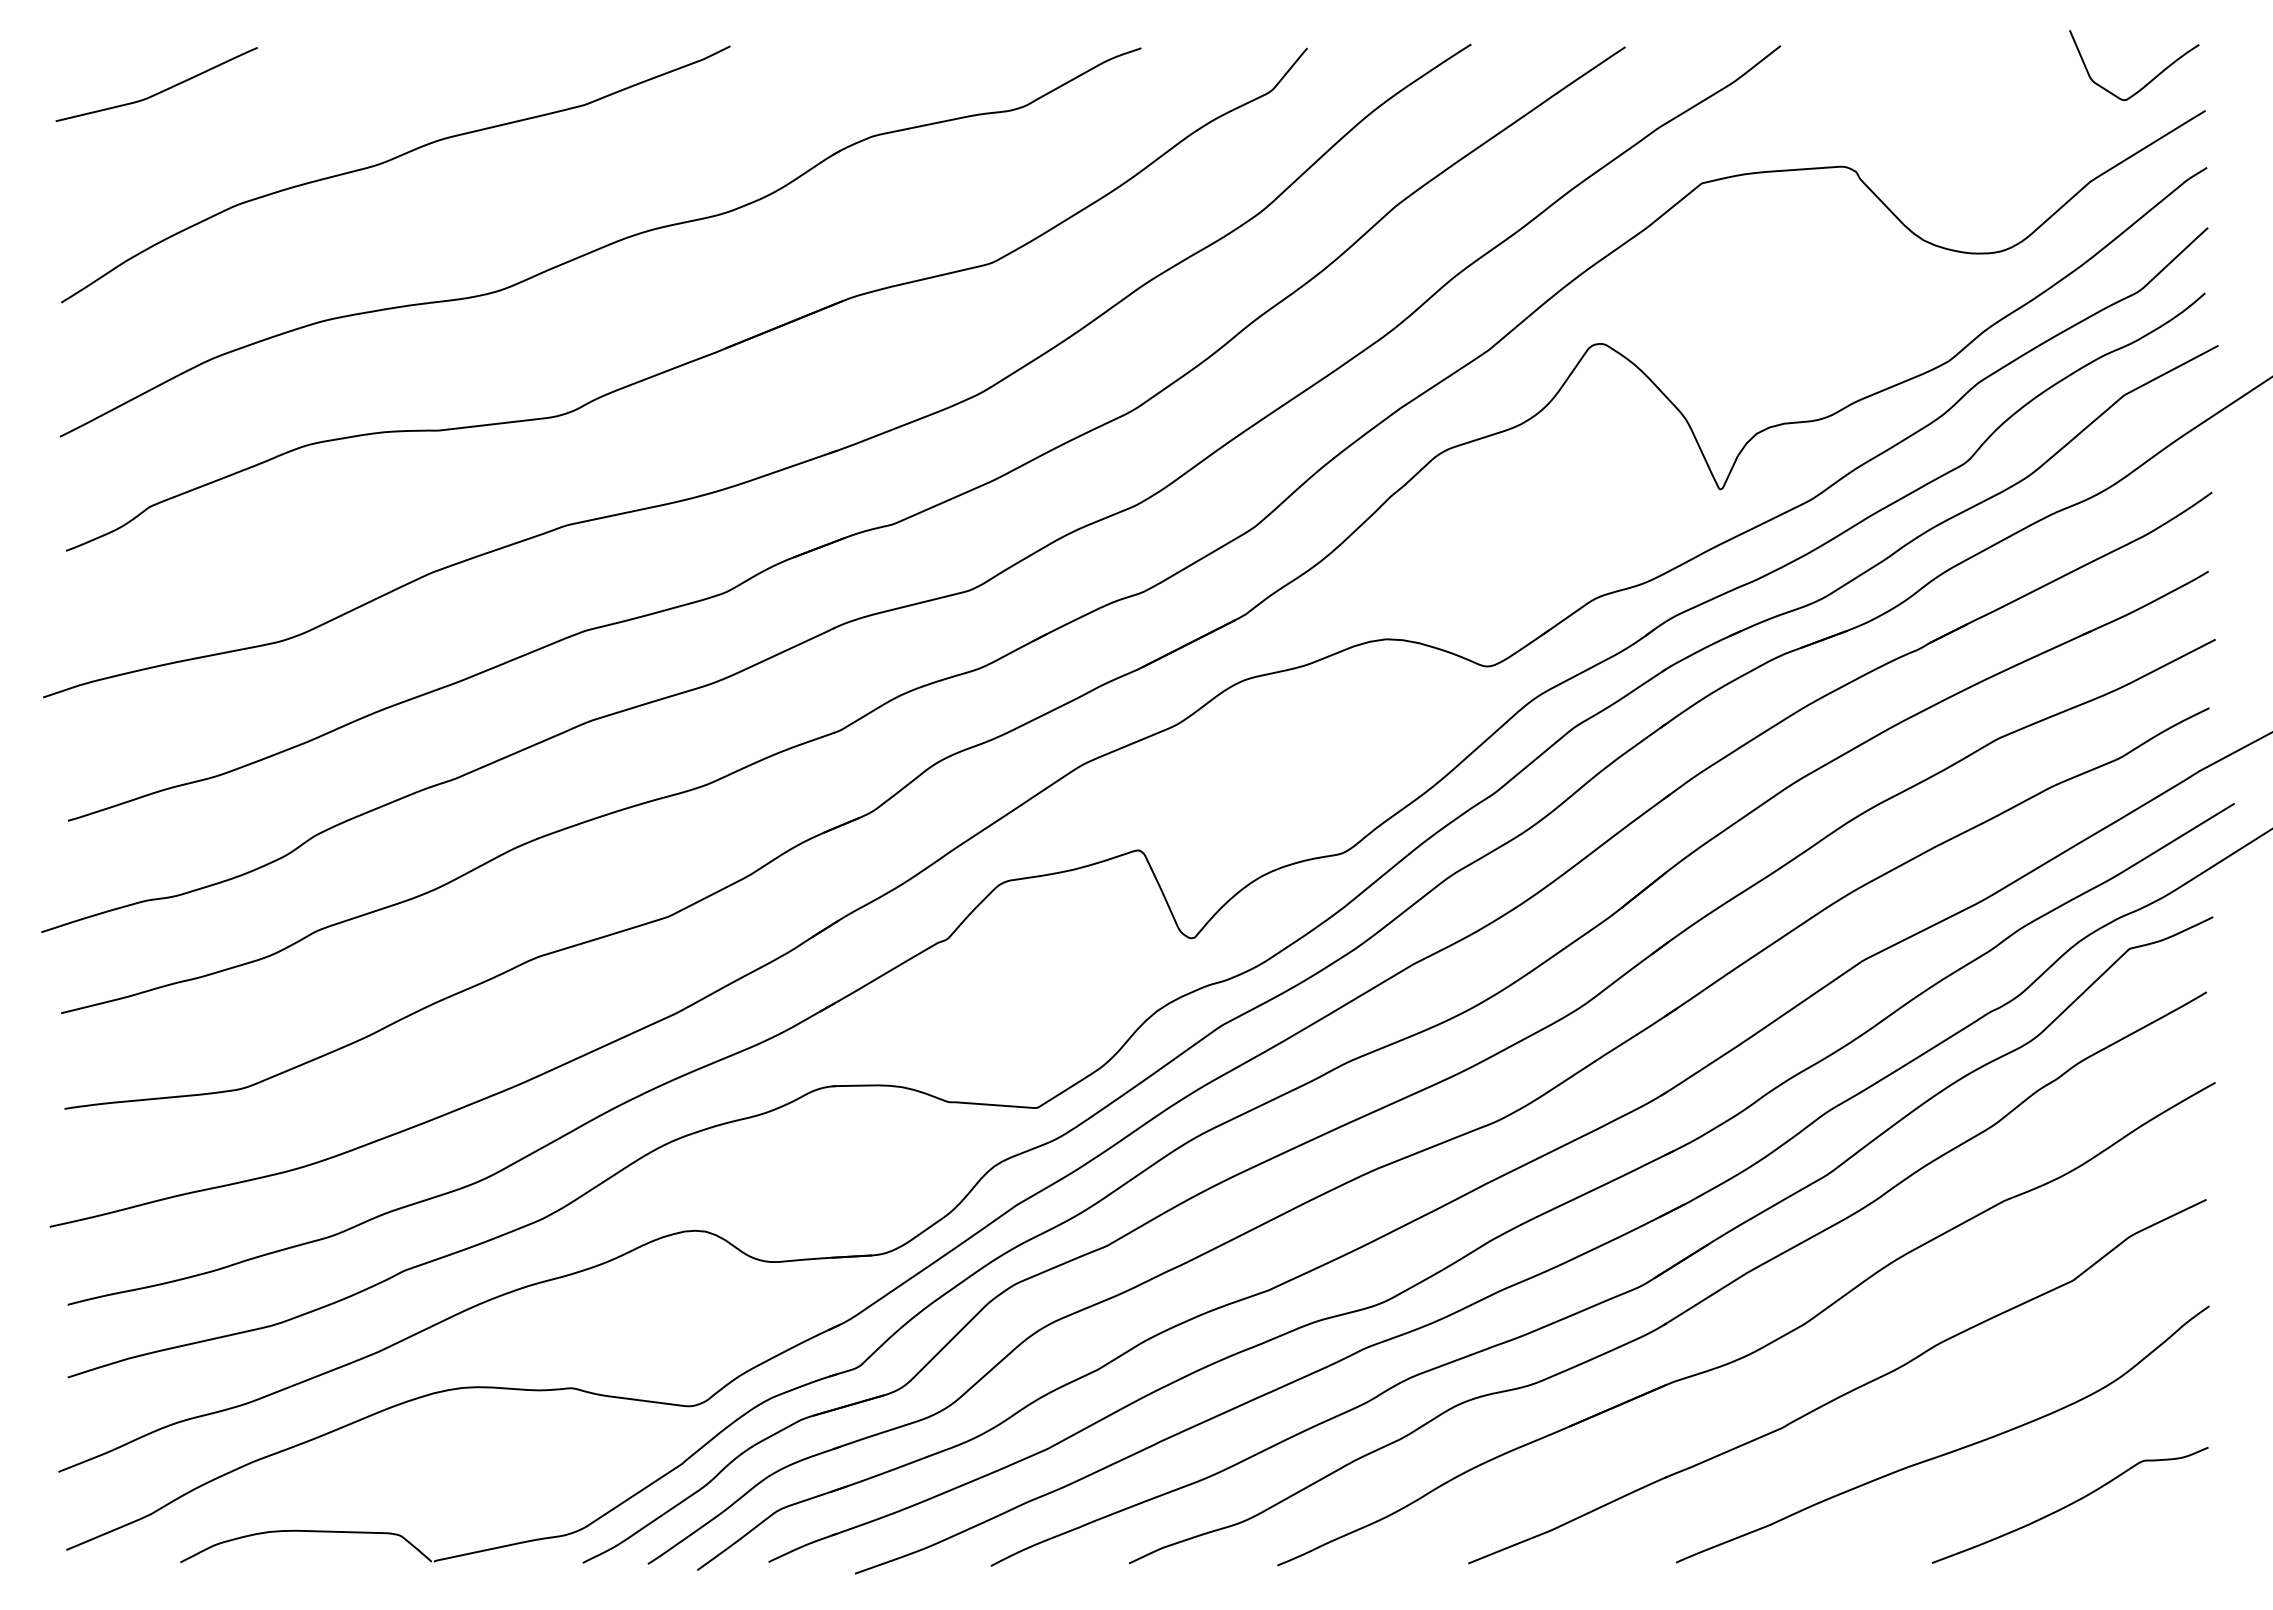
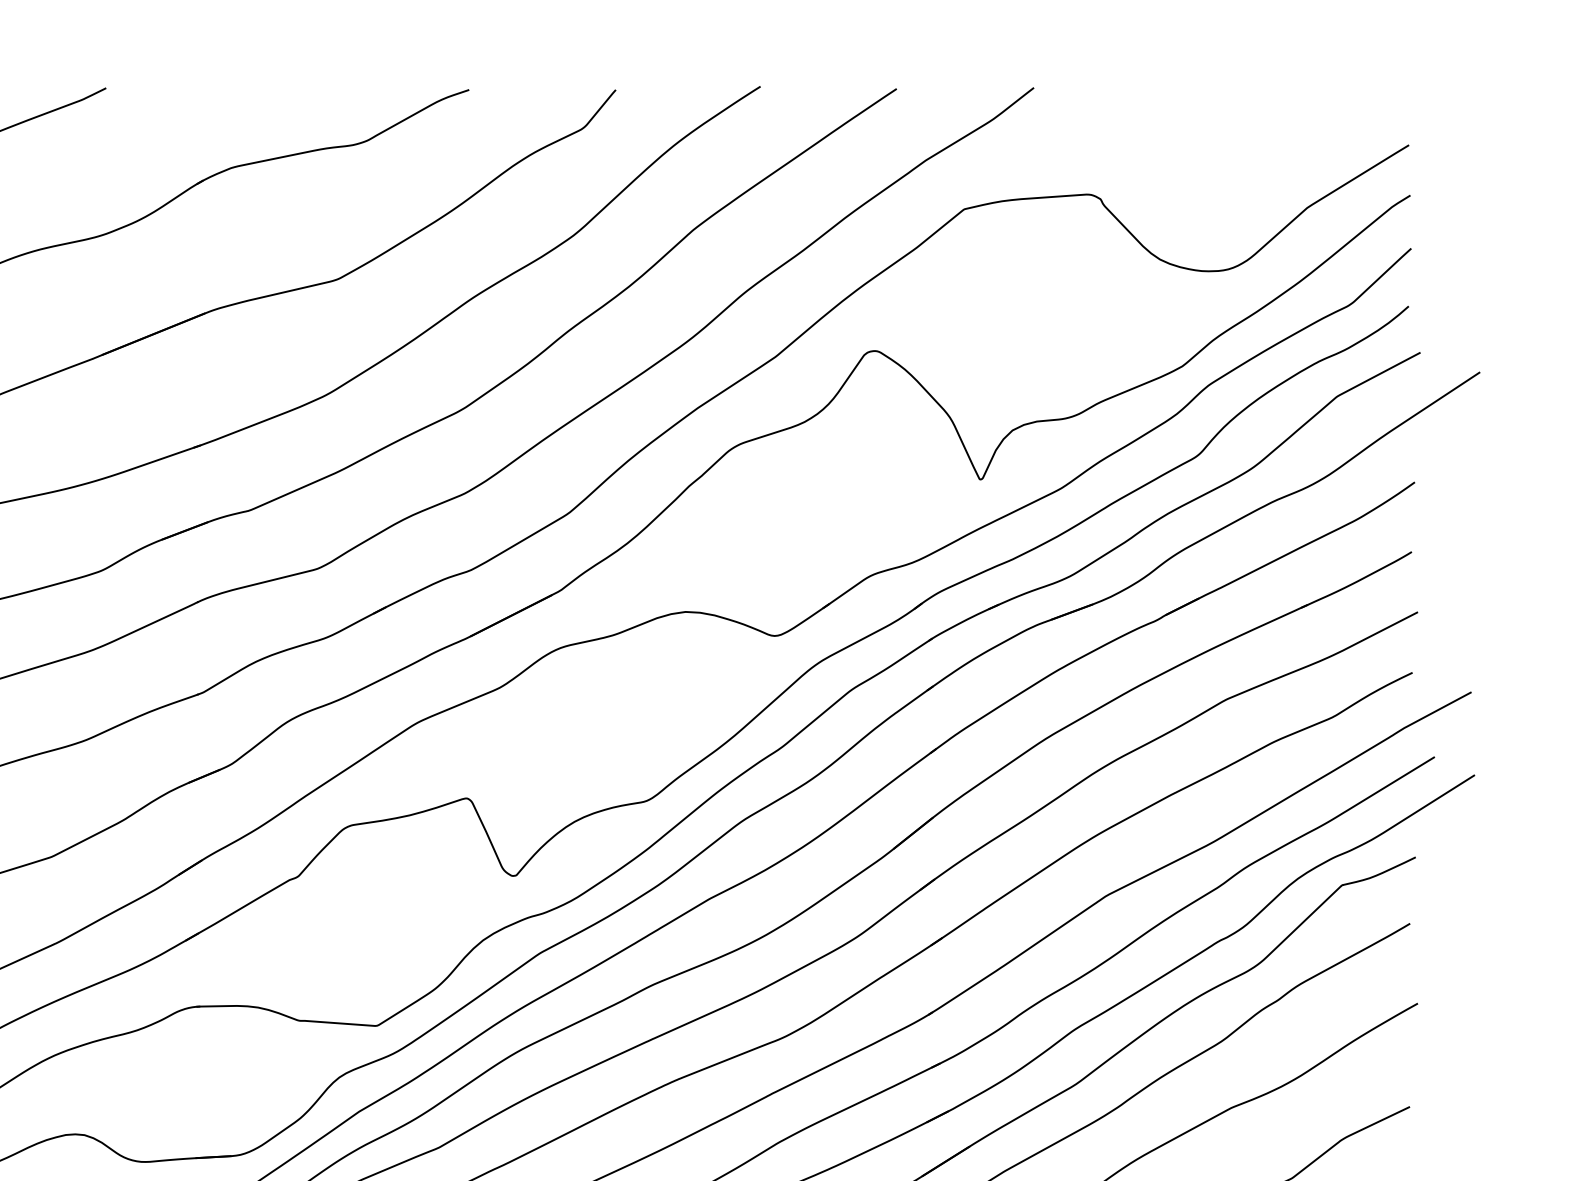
curve: (2146, 83) -> (1356, 121), removed

